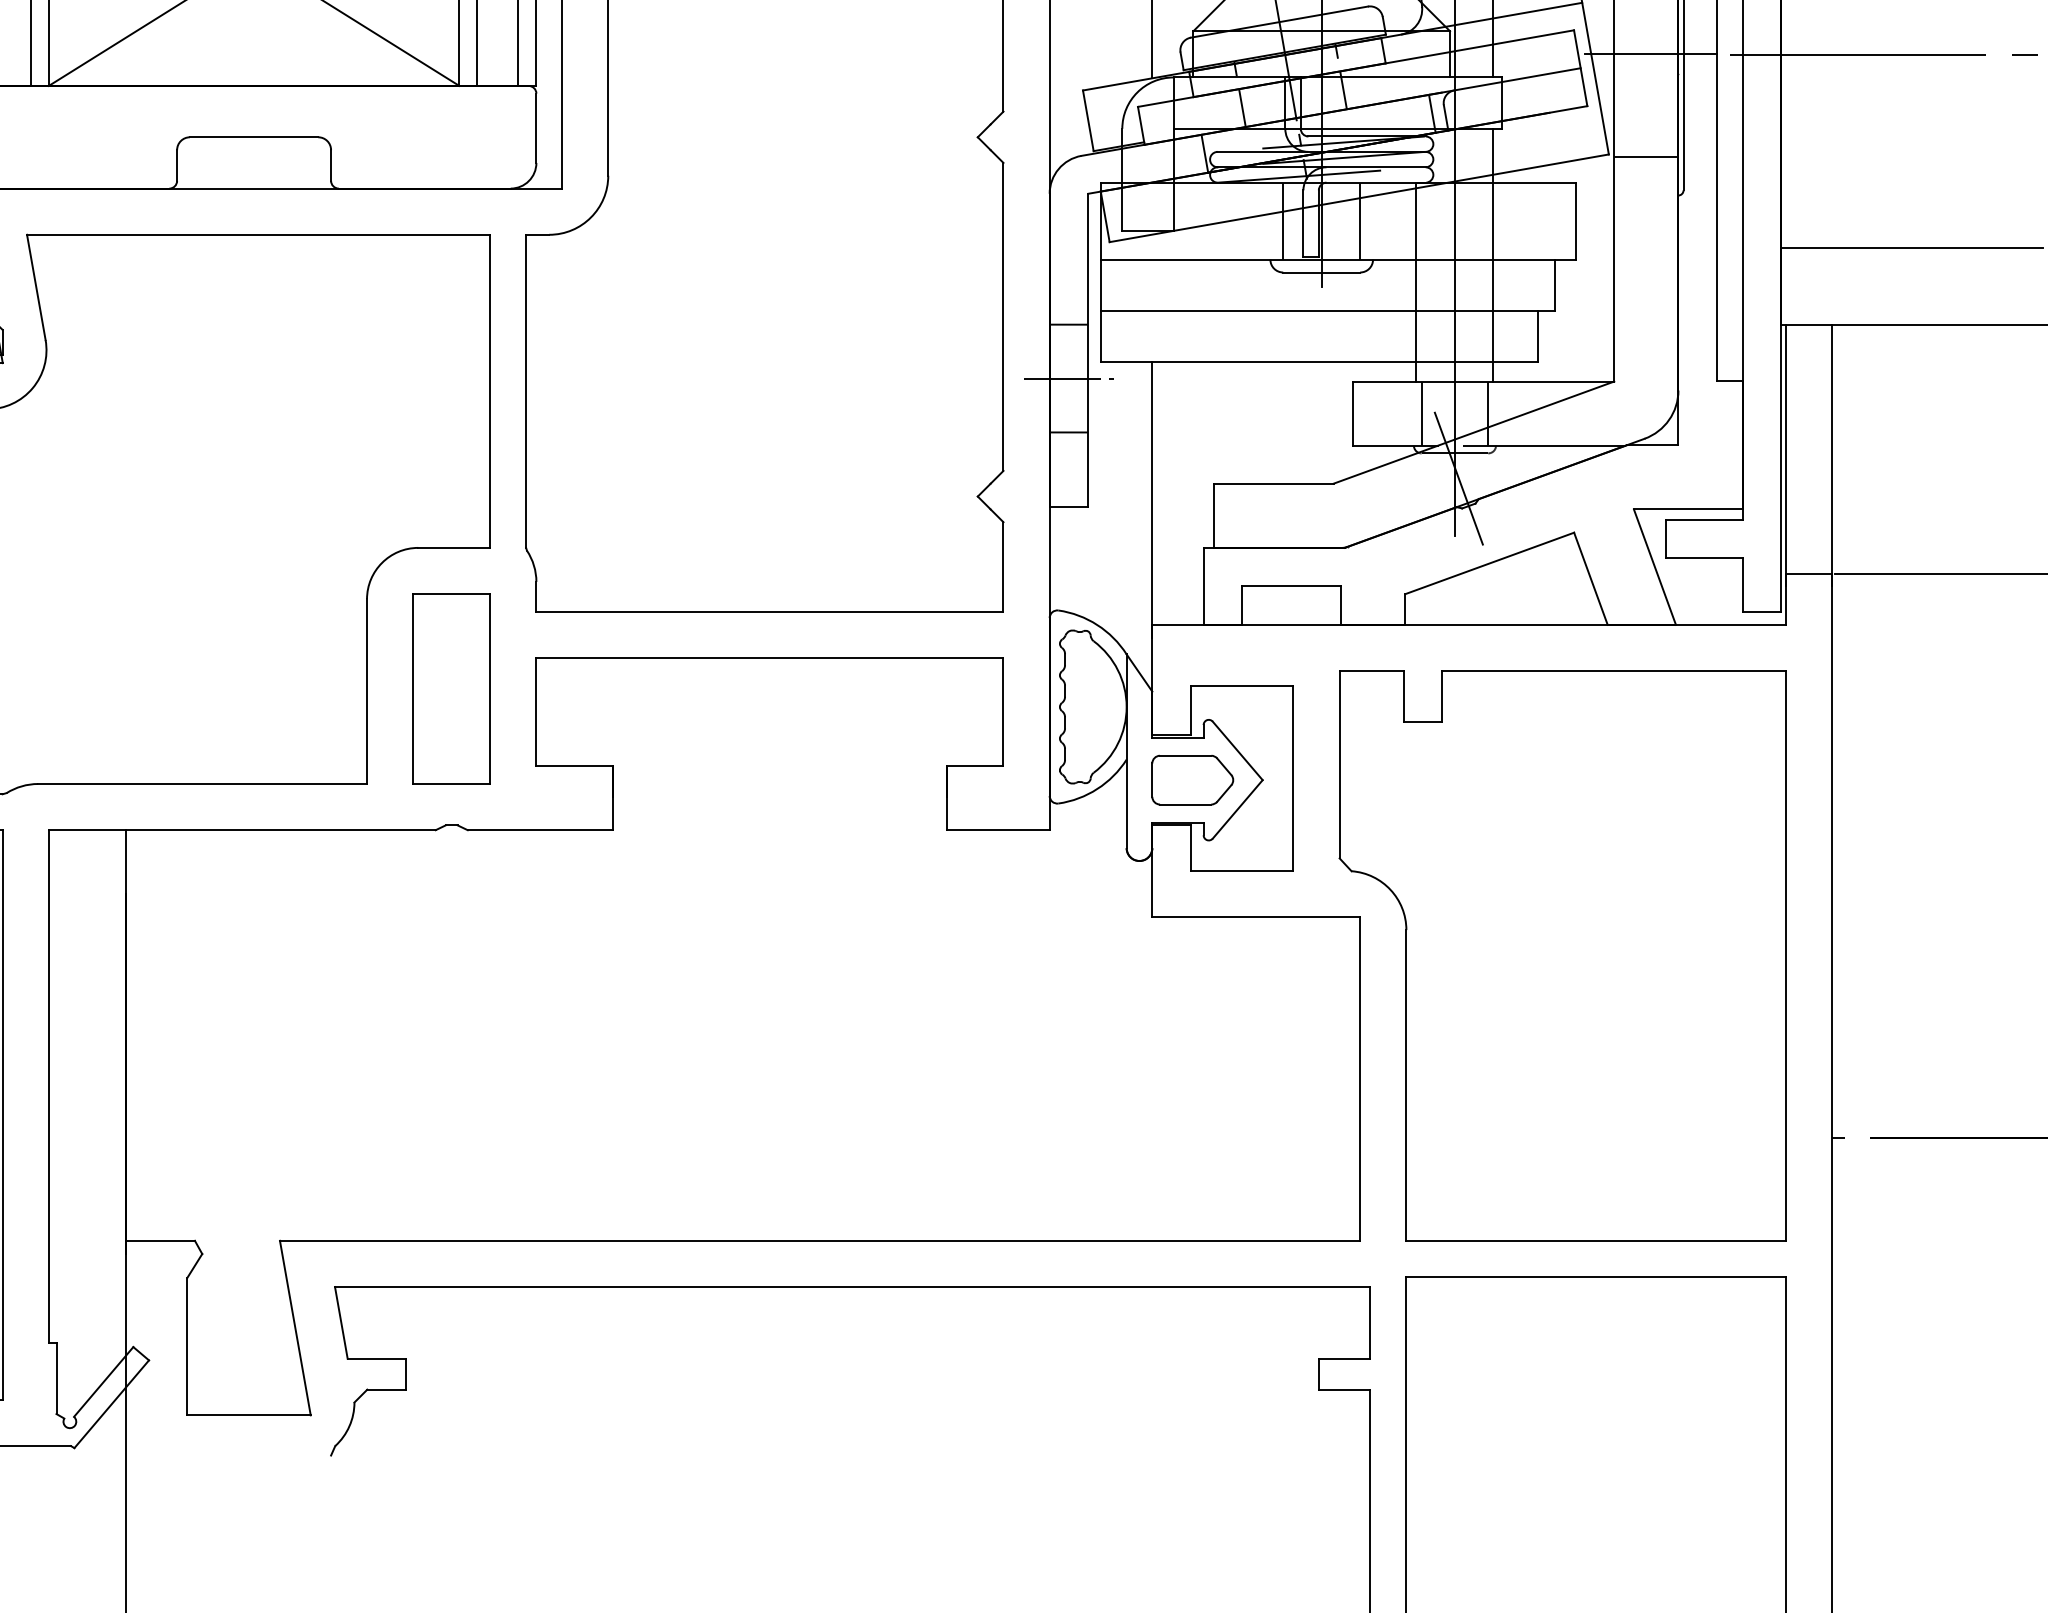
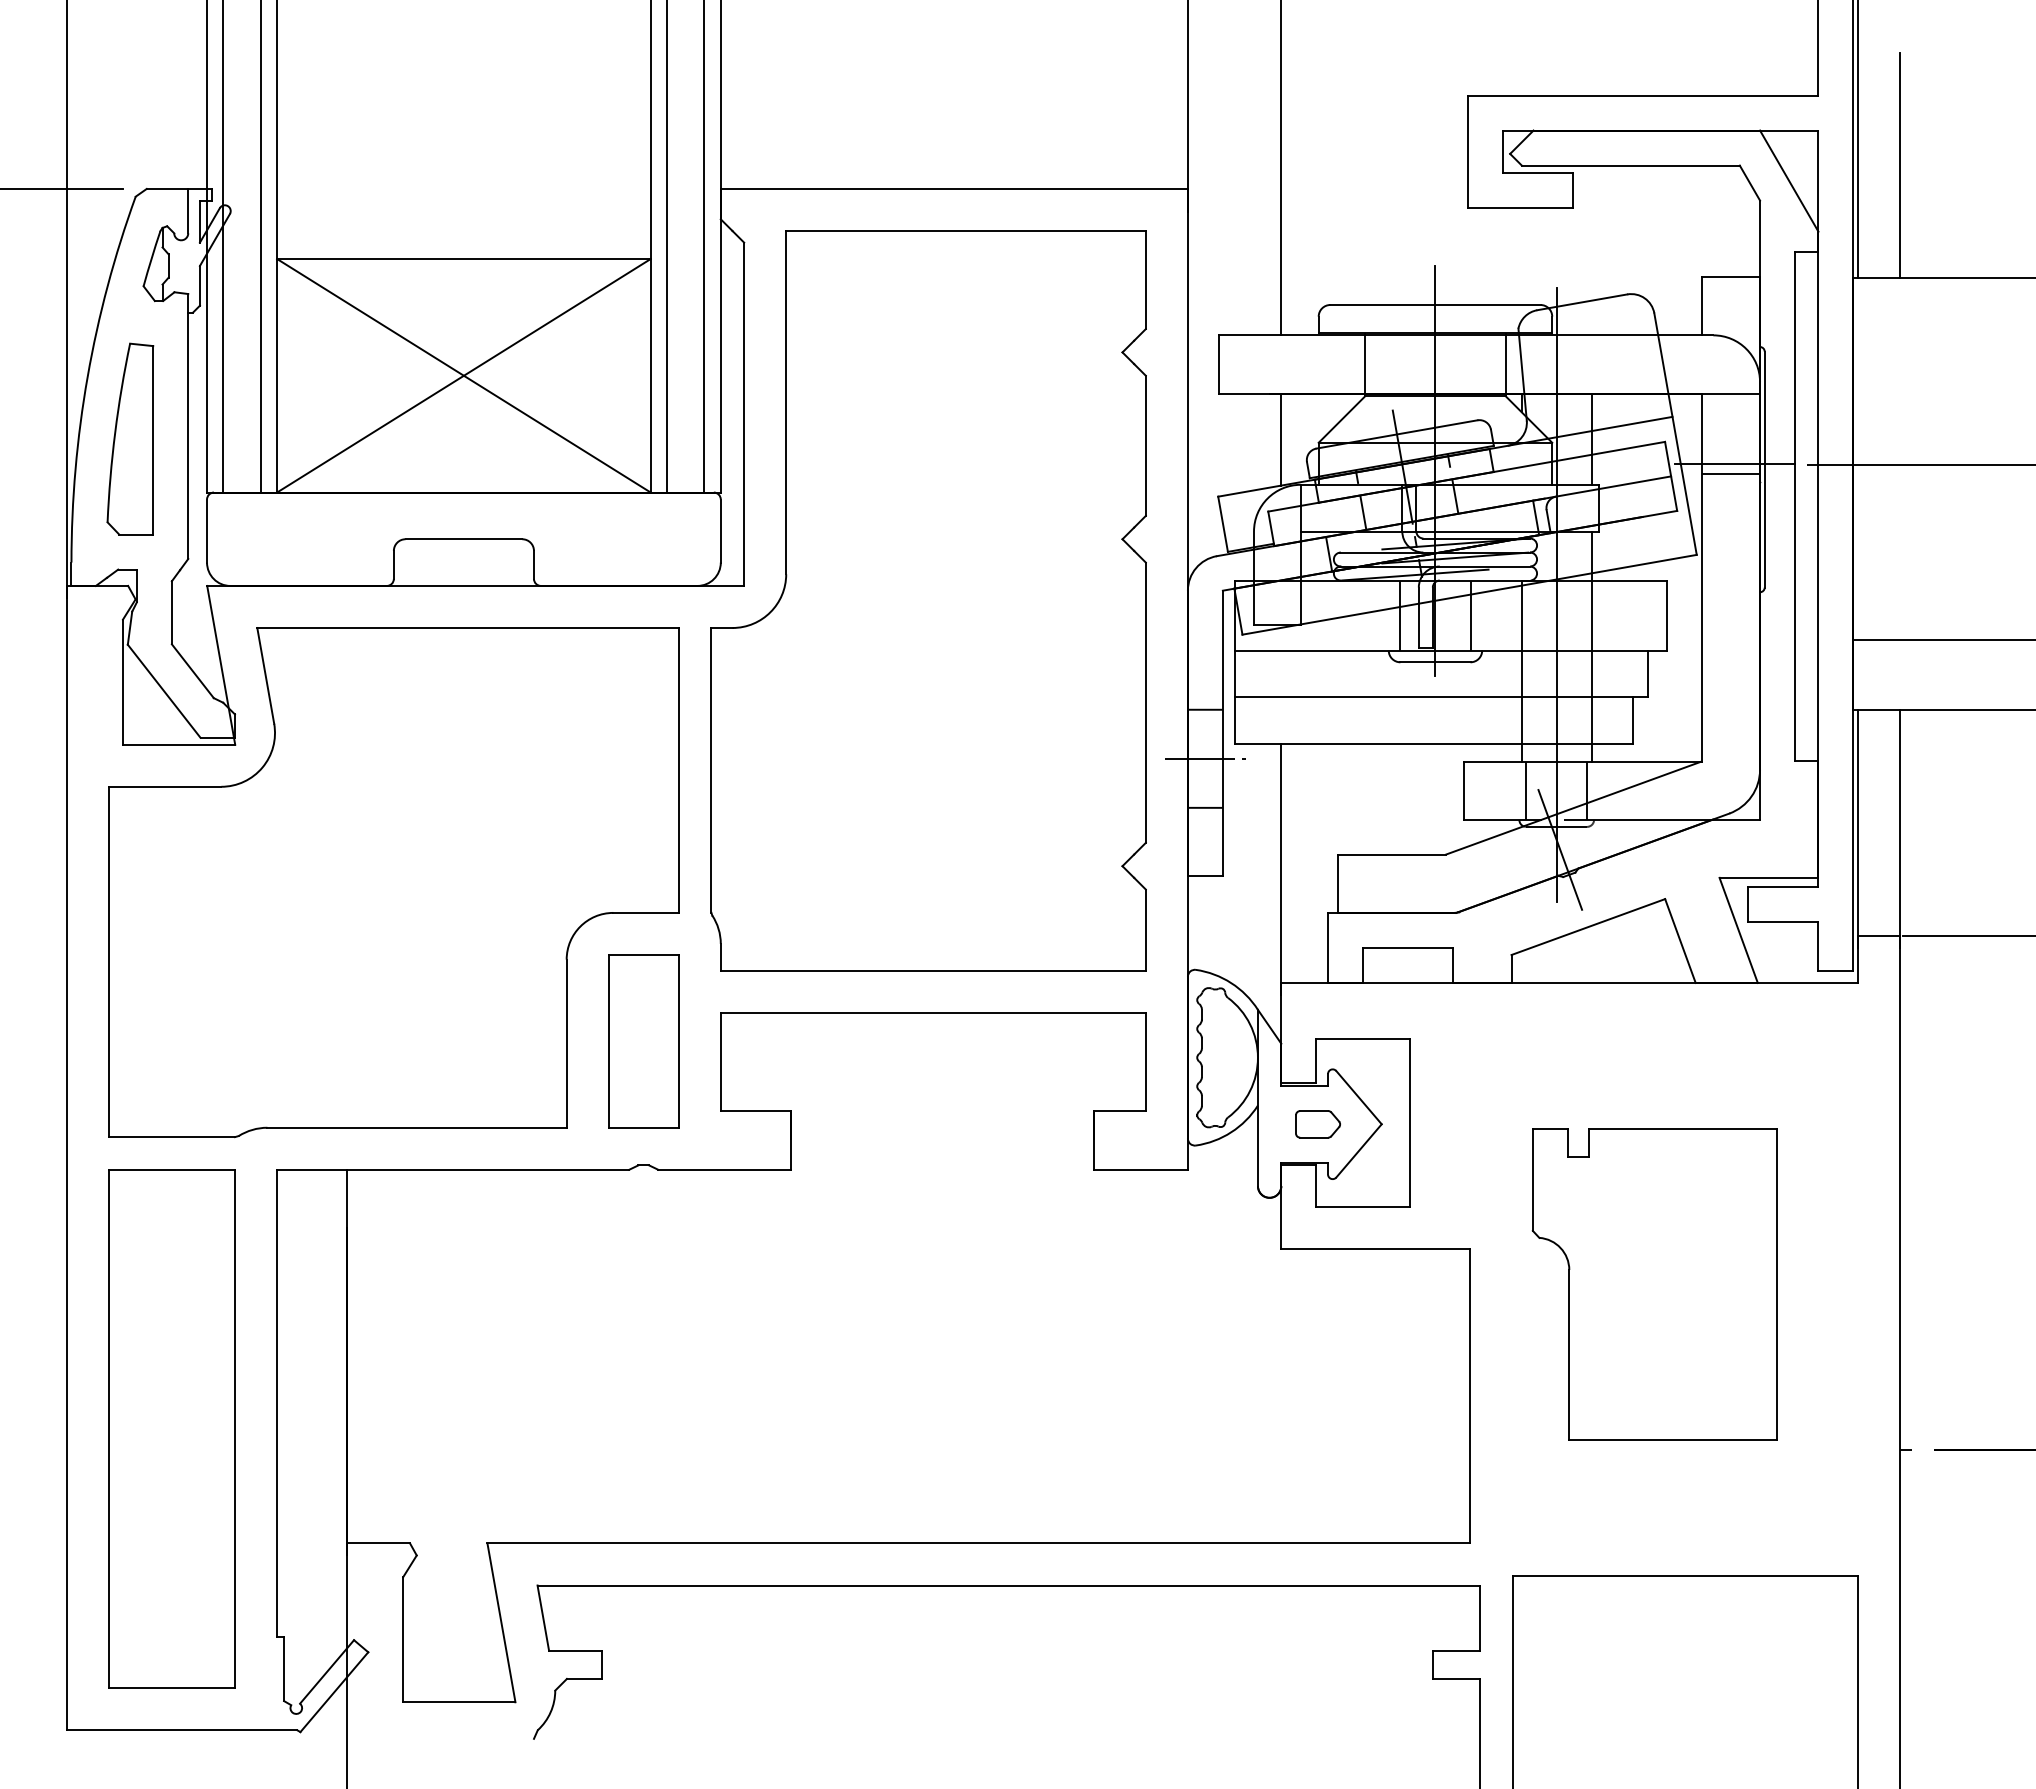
line: (1645, 157) -> (1730, 474), moved
part: (1192, 780) -> (1317, 1124), size x0.6
part: (1562, 955) -> (1654, 1283), size x0.6

